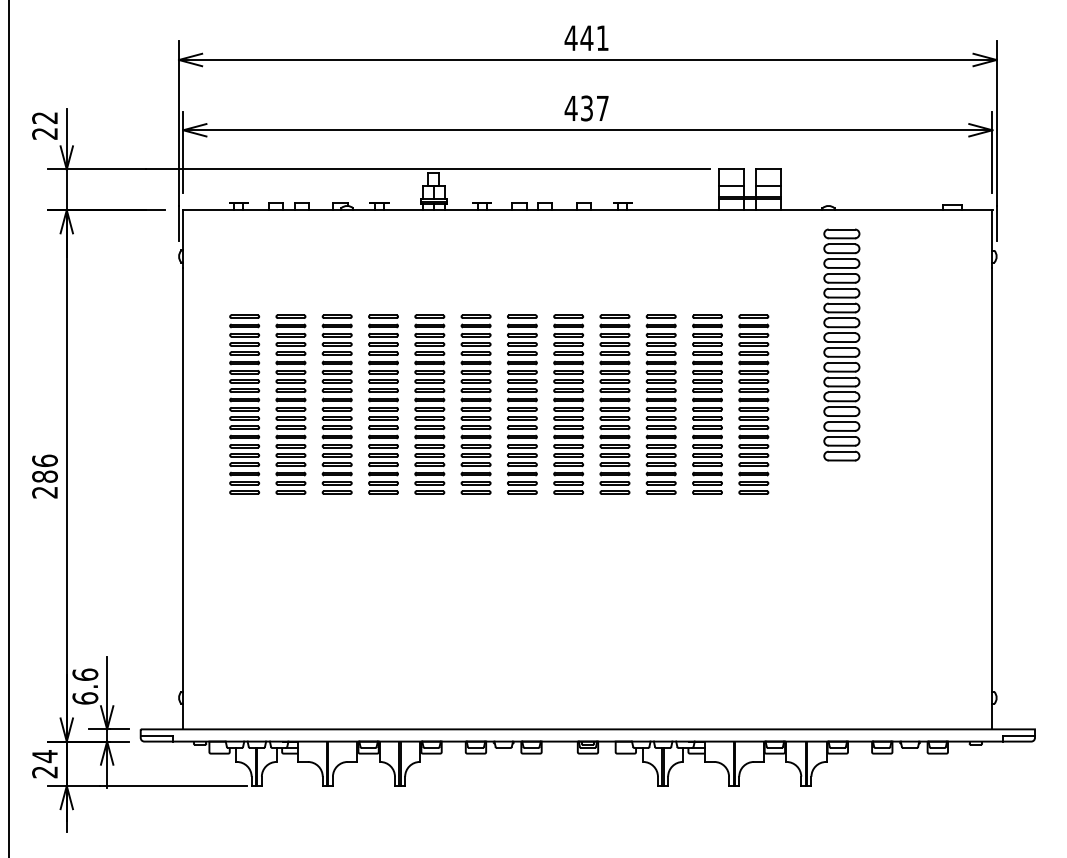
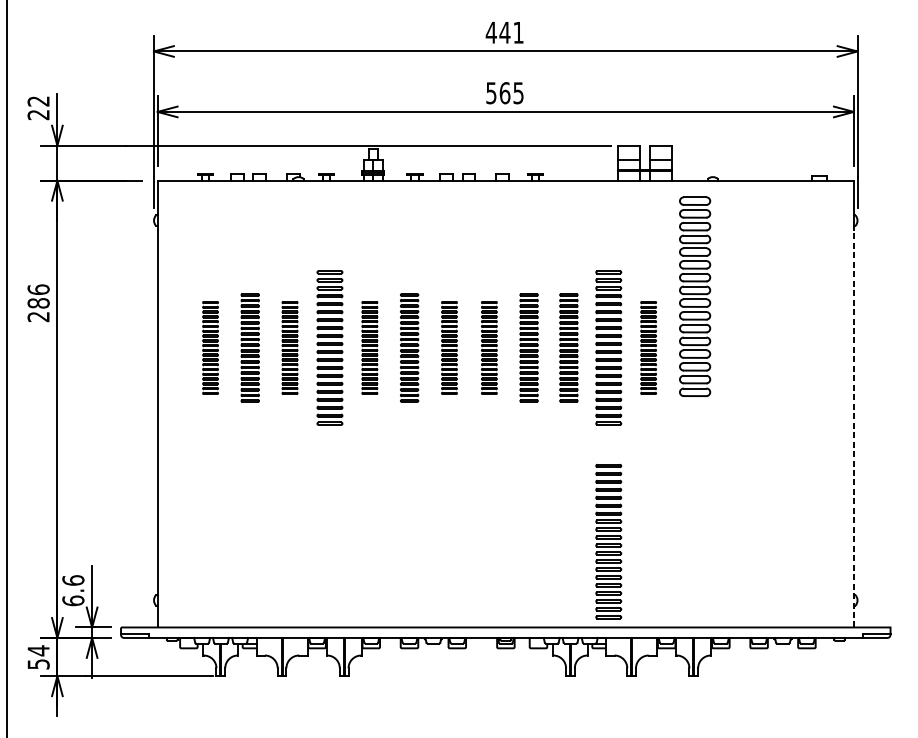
text: (586, 108) -> (504, 93), 437 -> 565
part: (841, 344) -> (694, 296), moved
part: (244, 404) -> (210, 347), size x0.6
part: (290, 404) -> (249, 347), size x0.7
part: (336, 404) -> (289, 347), size x0.6
part: (429, 404) -> (369, 347), size x0.6
part: (475, 404) -> (409, 347), size x0.7
part: (522, 404) -> (449, 347), size x0.6
part: (568, 404) -> (489, 347), size x0.6
part: (614, 404) -> (528, 347), size x0.7
part: (660, 404) -> (568, 347), size x0.7
part: (753, 404) -> (648, 347), size x0.6
text: (44, 476) -> (38, 303), moved
line: (992, 498) -> (853, 428), solid -> dashed
part: (707, 629) -> (608, 541), added
text: (44, 772) -> (38, 664), 24 -> 54

